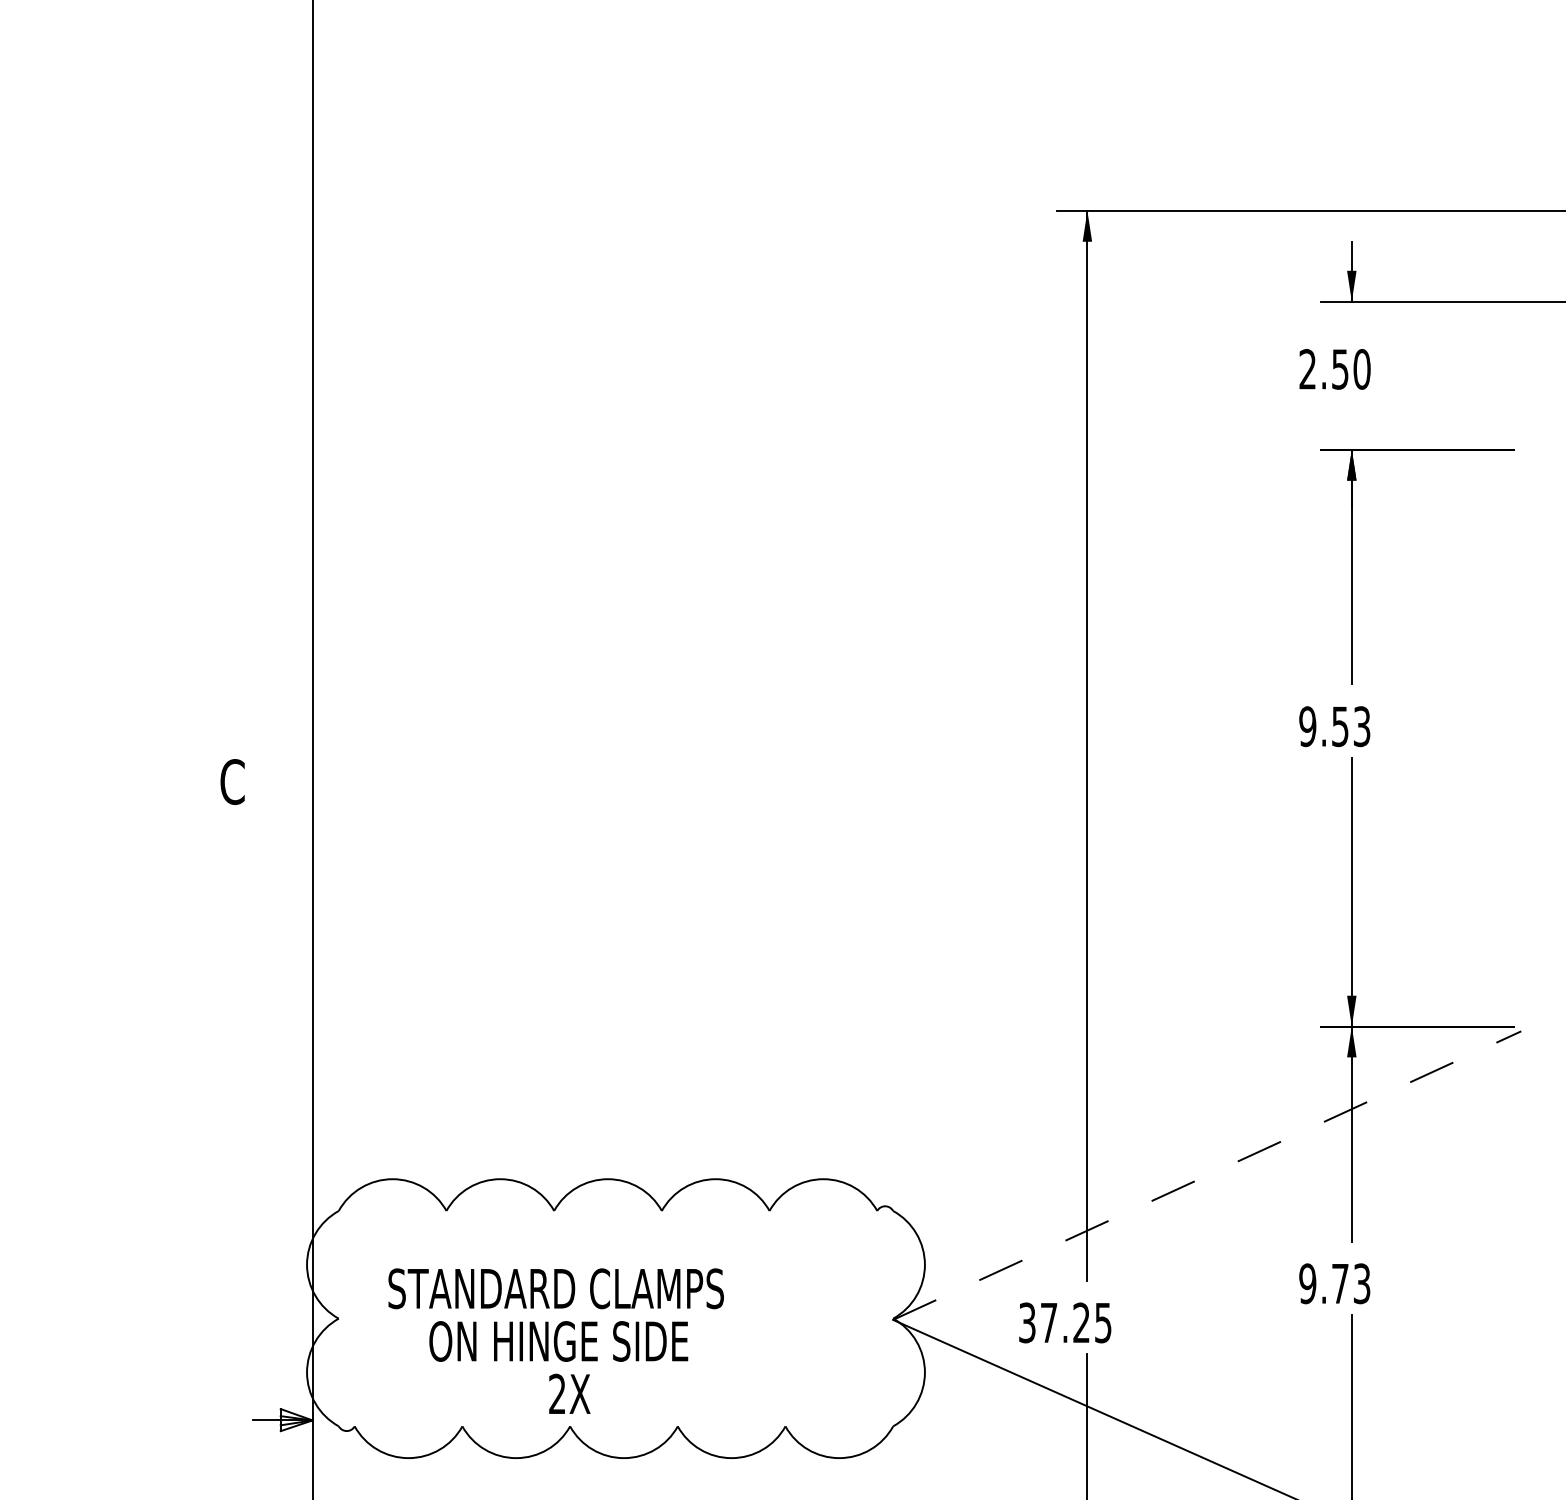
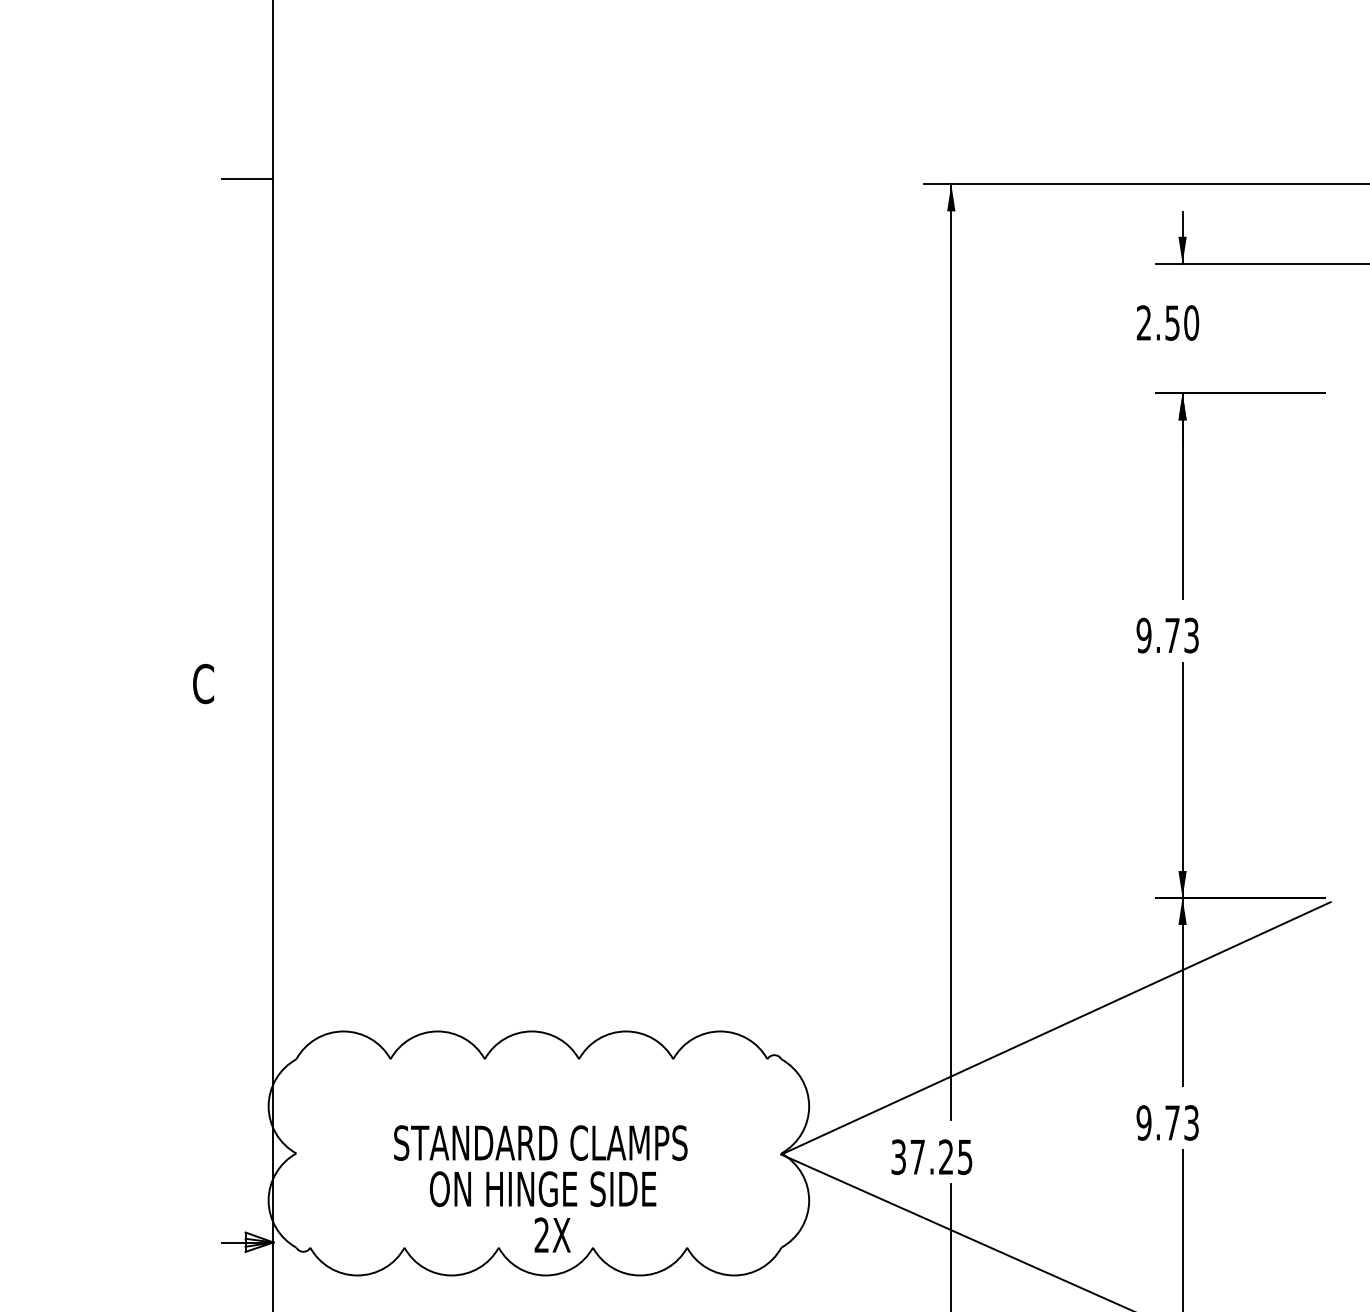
line: (282, 205) -> (247, 179), added
text: (1340, 726) -> (1172, 635), 9.53 -> 9.73
line: (1207, 1175) -> (1056, 1028), dashed -> solid
text: (555, 1340) -> (540, 1188), moved

